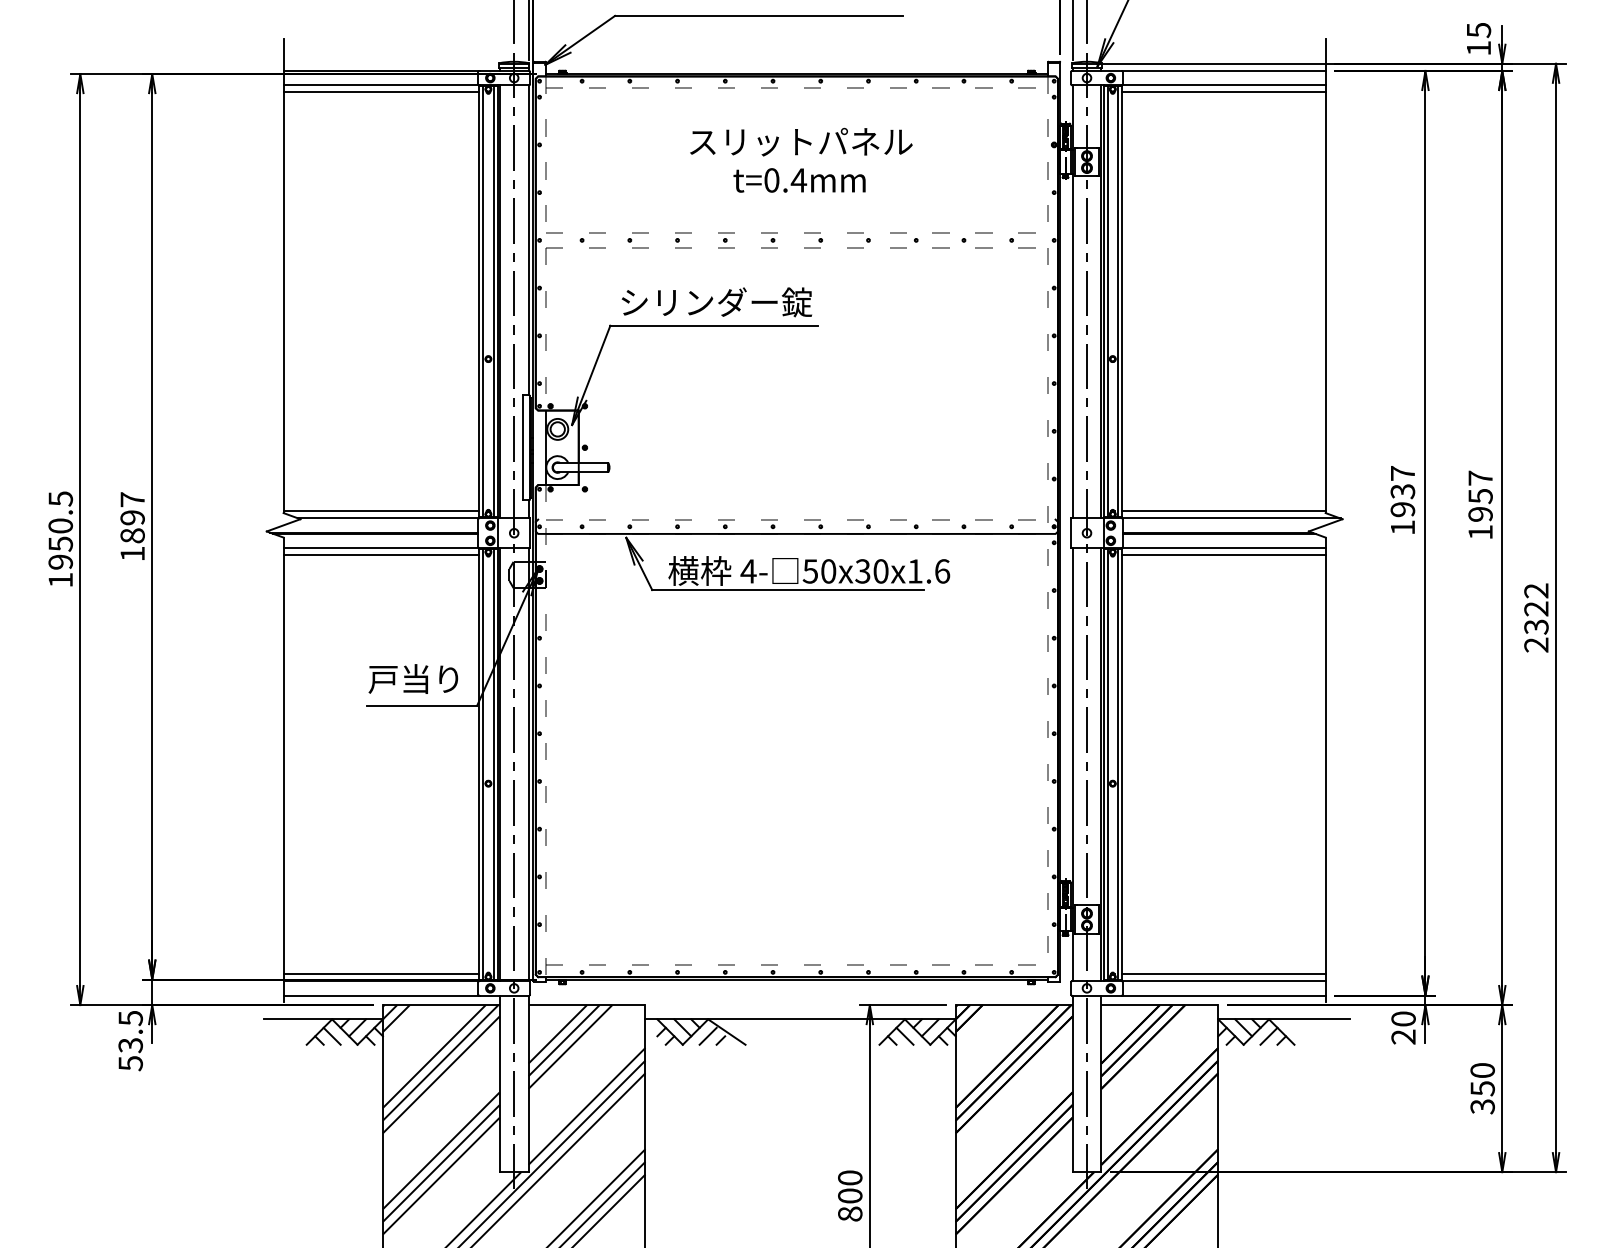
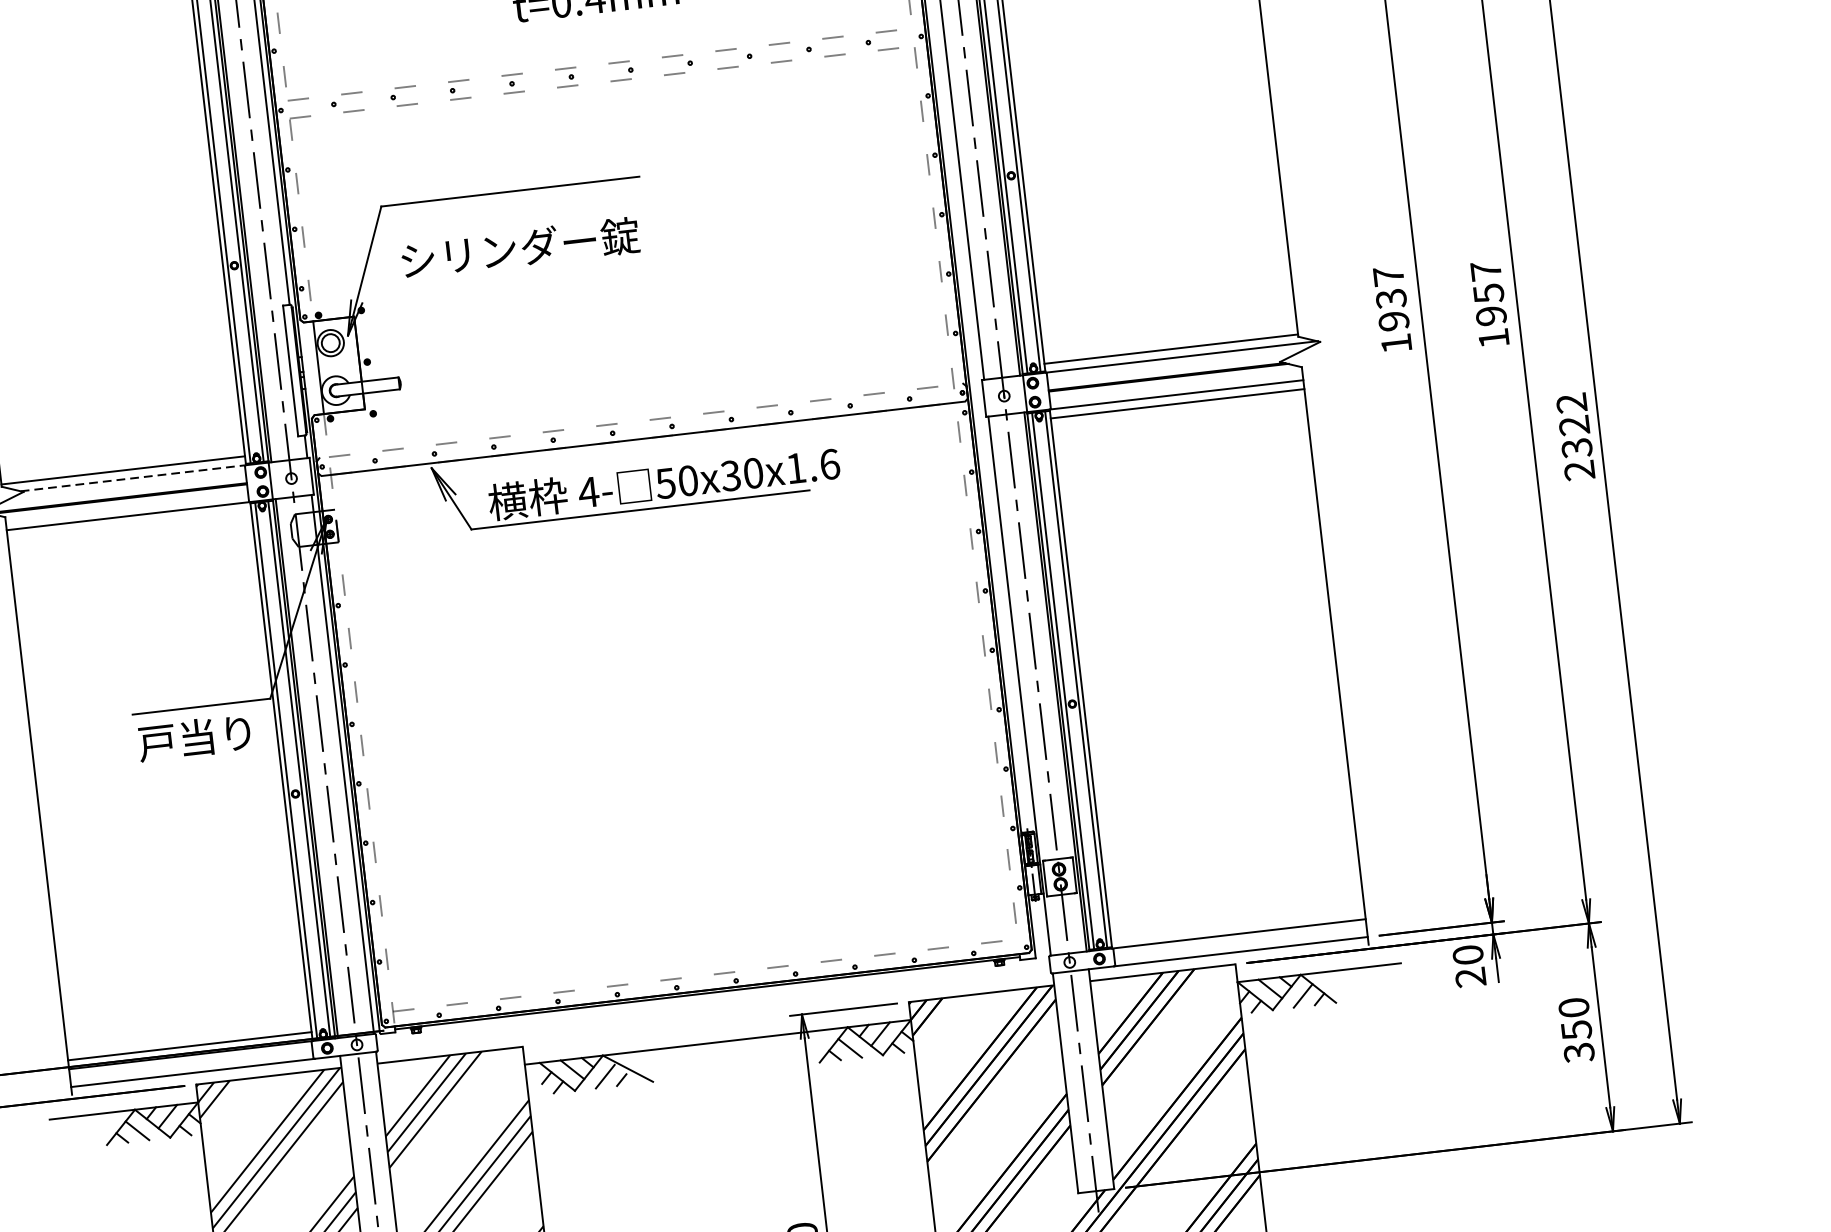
text: (716, 302) -> (519, 248), moved
line: (388, 518) -> (133, 478), solid -> dashed
line: (381, 555) -> (129, 525), removed
text: (413, 678) -> (194, 737), moved
line: (1223, 974) -> (1237, 925), removed

